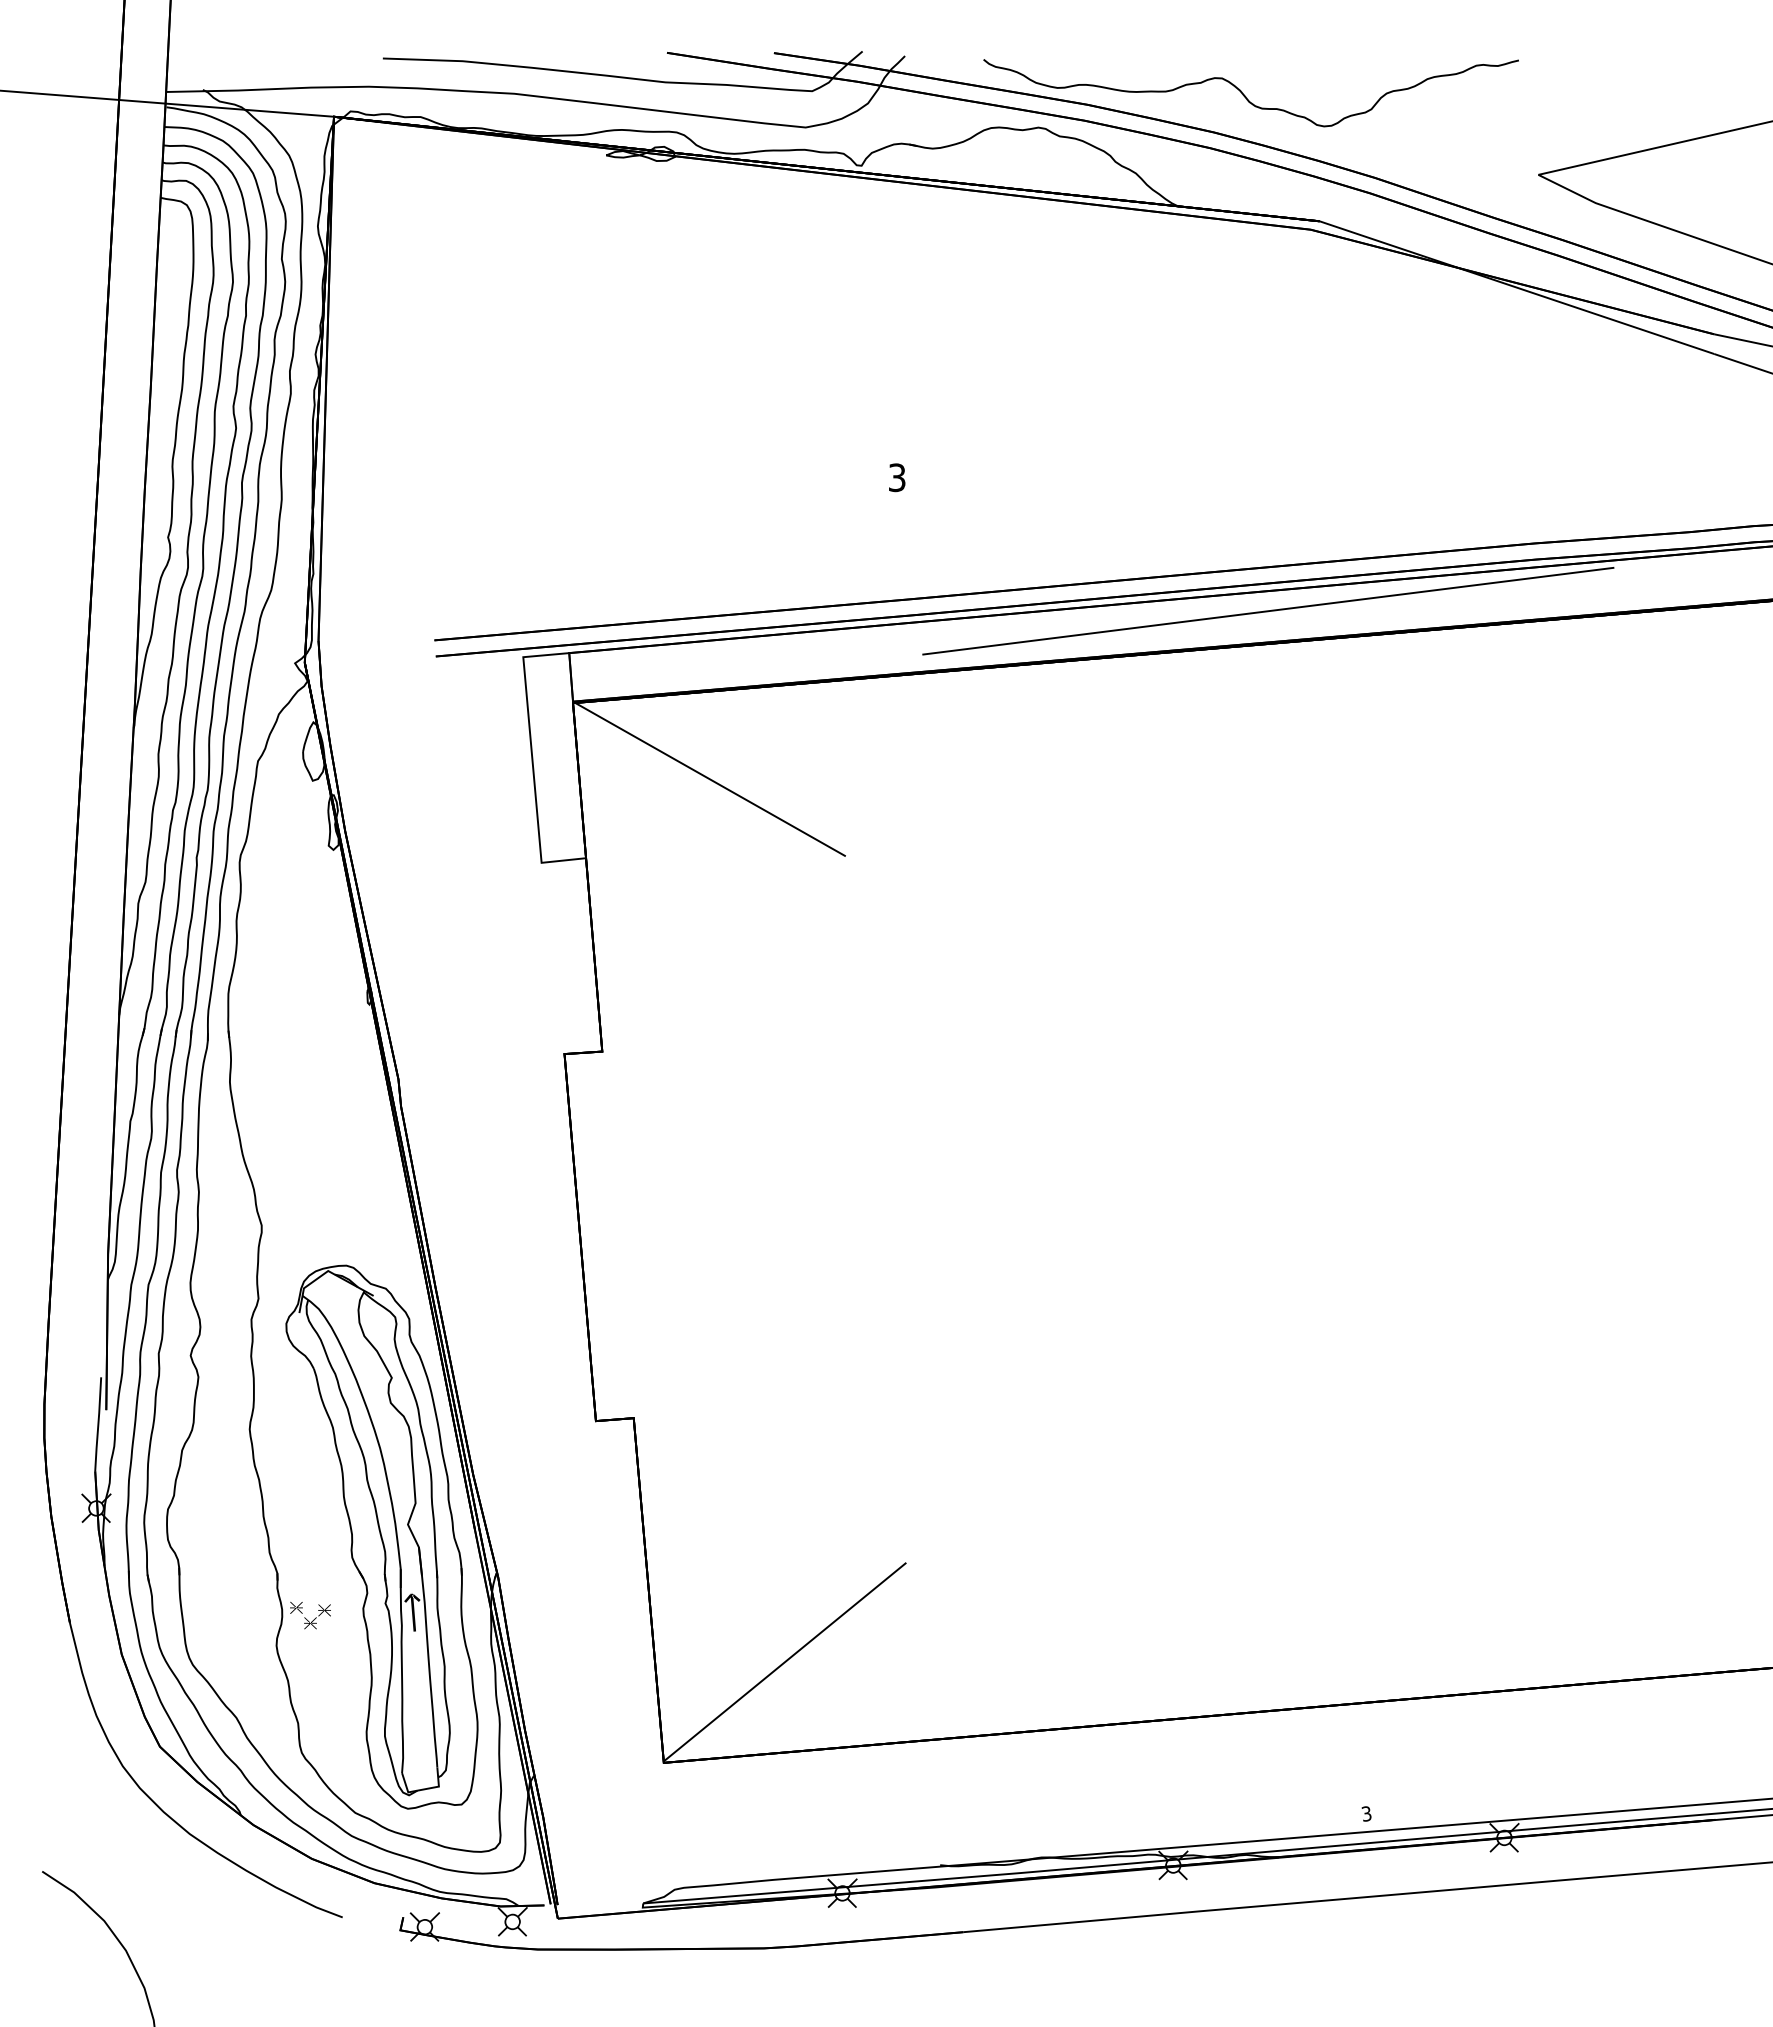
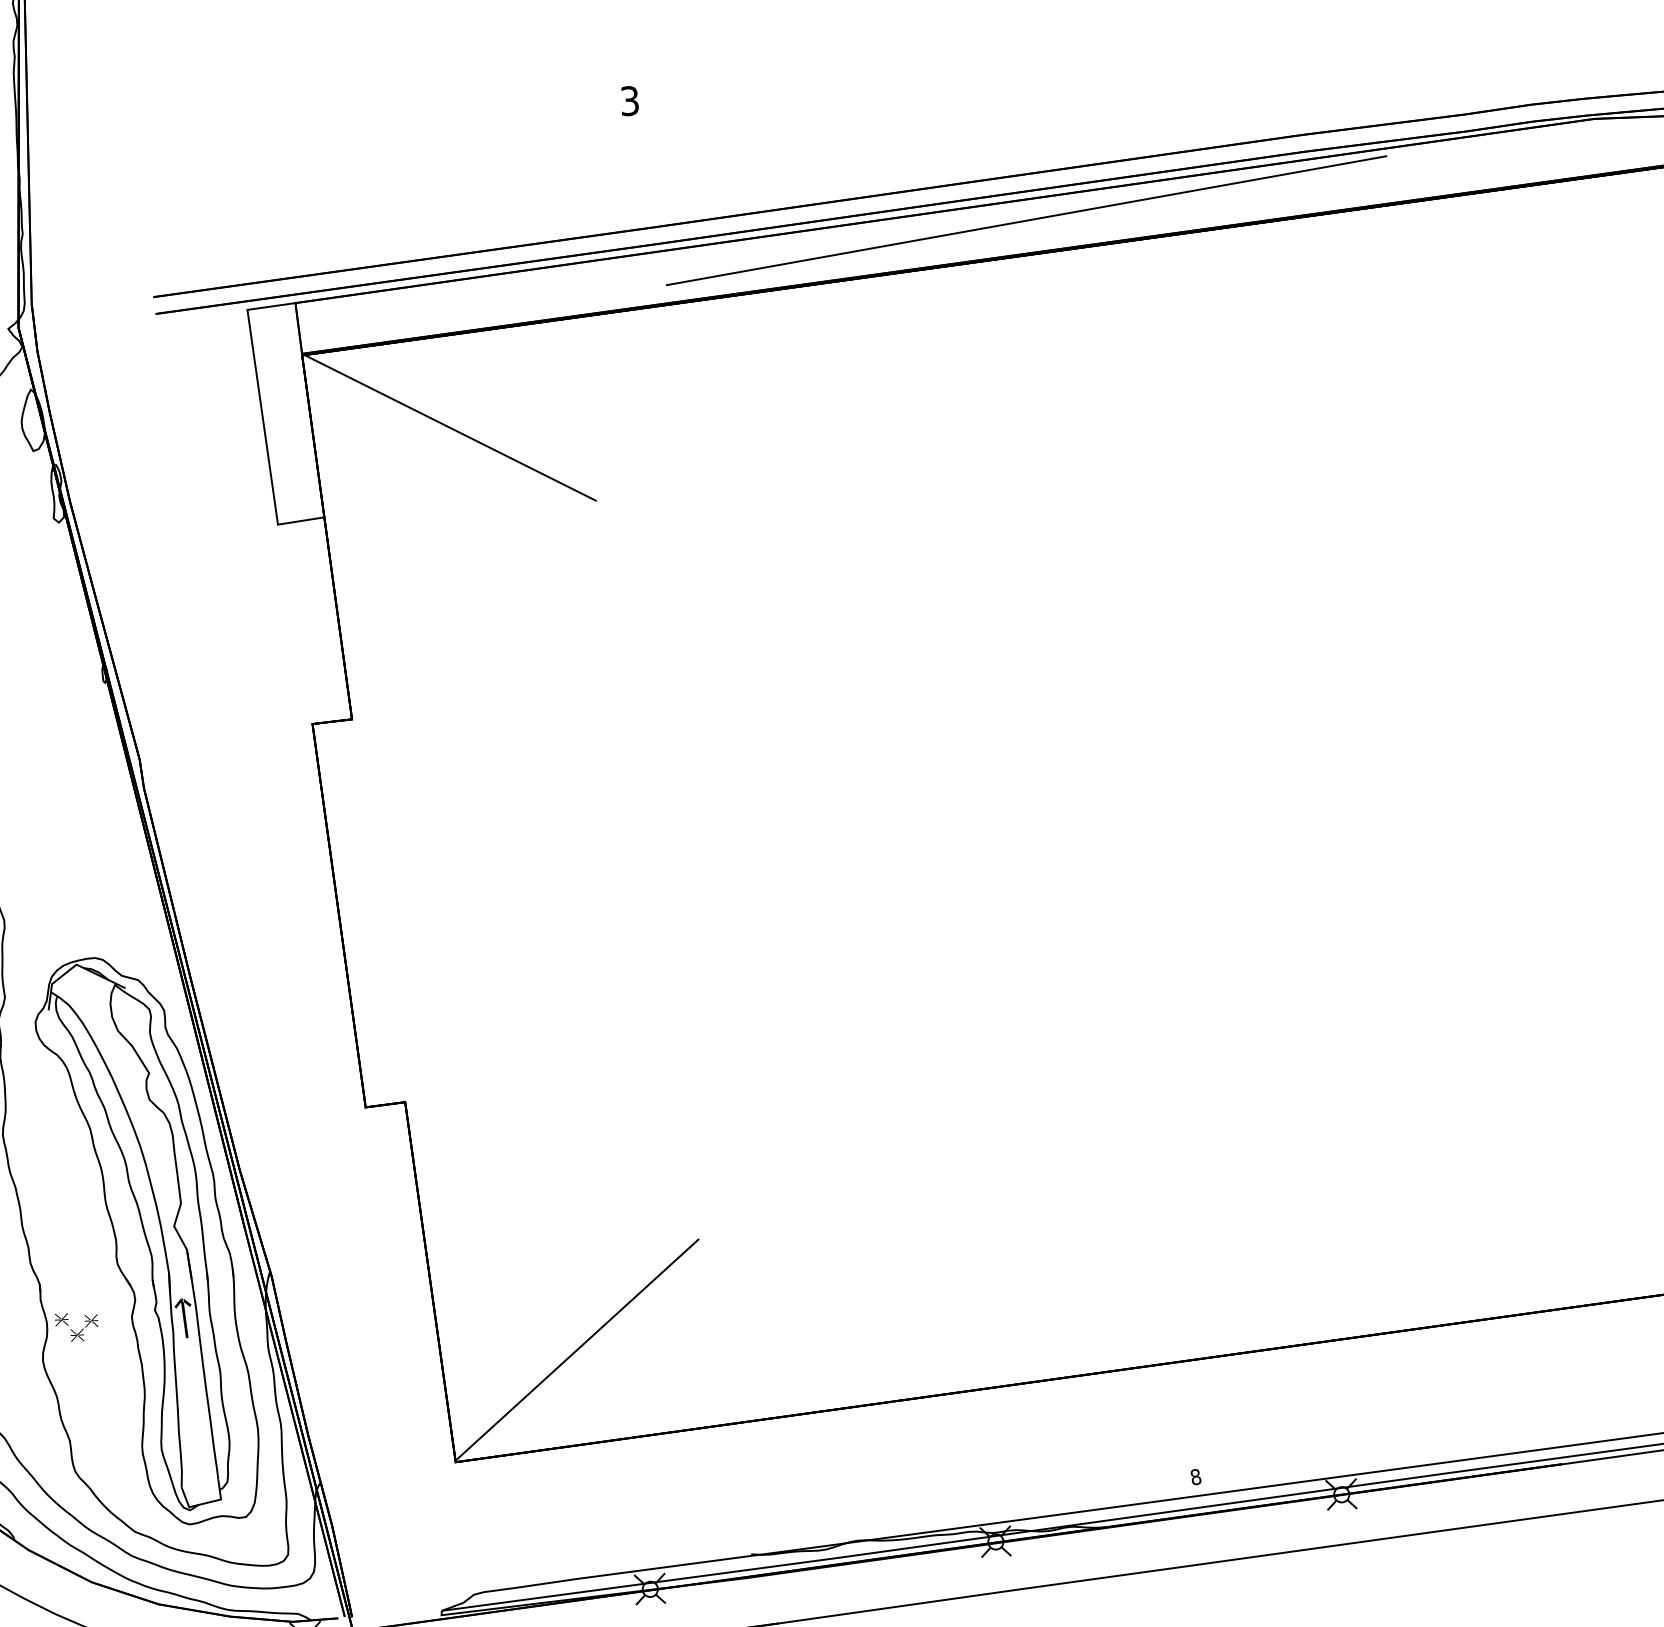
text: (1366, 1813) -> (1195, 1476), 3 -> 8

